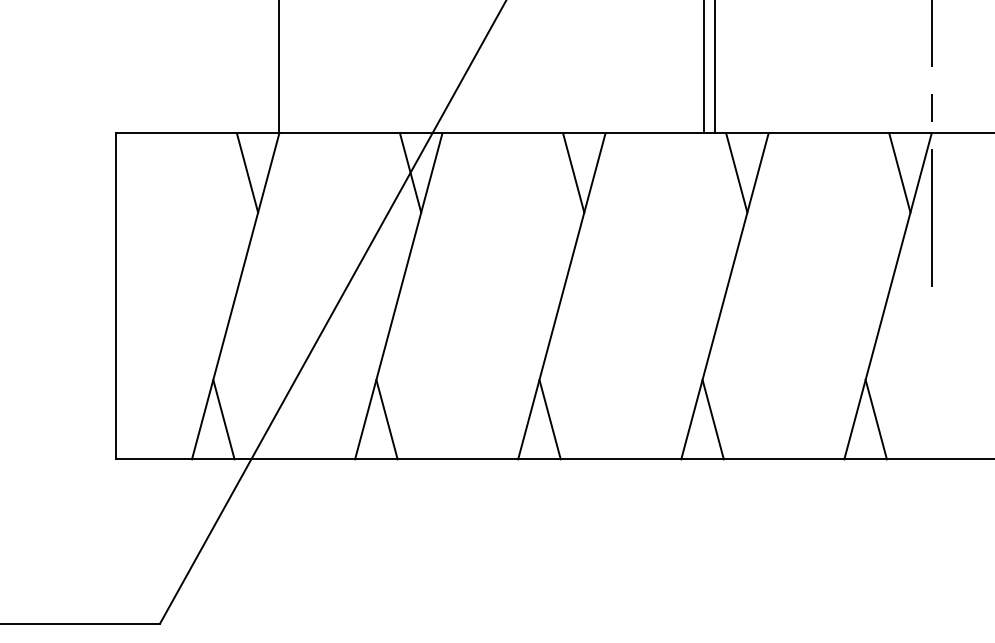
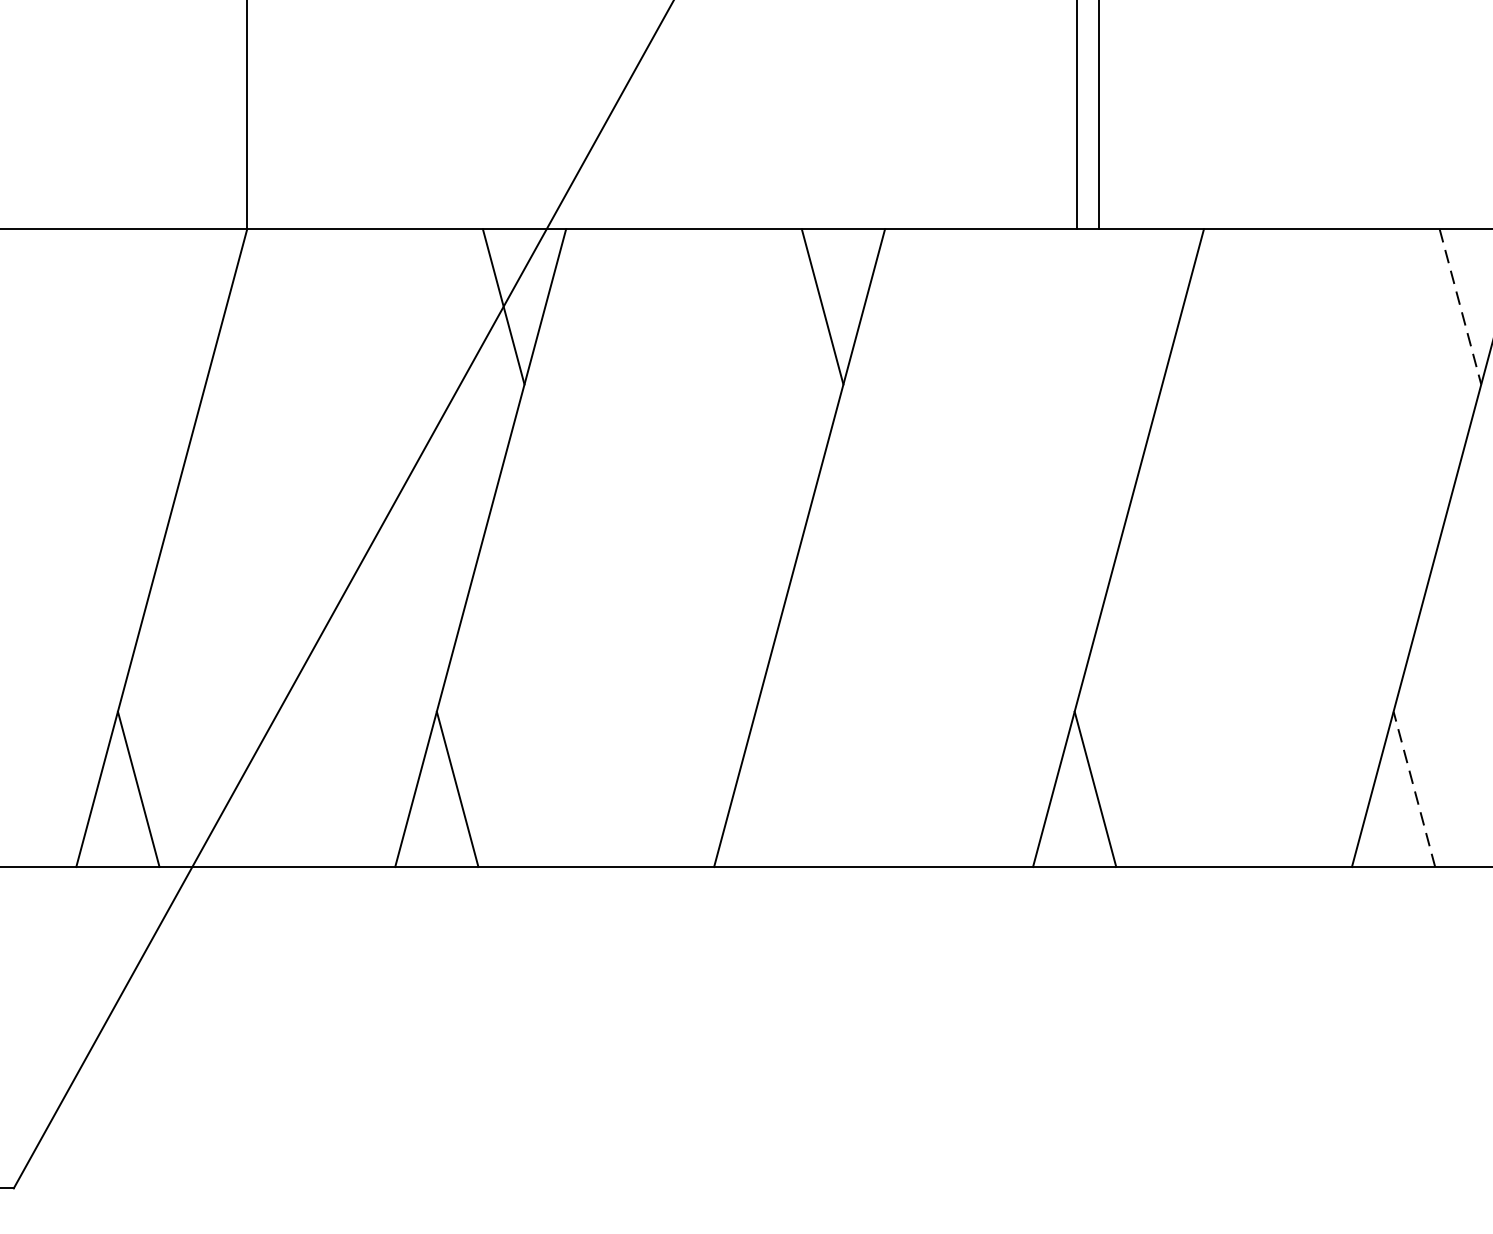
line: (247, 172) -> (184, 306), removed
line: (736, 172) -> (1141, 306), removed
line: (899, 173) -> (1459, 308), solid -> dashed
line: (549, 419) -> (775, 789), removed
line: (876, 419) -> (1414, 789), solid -> dashed

